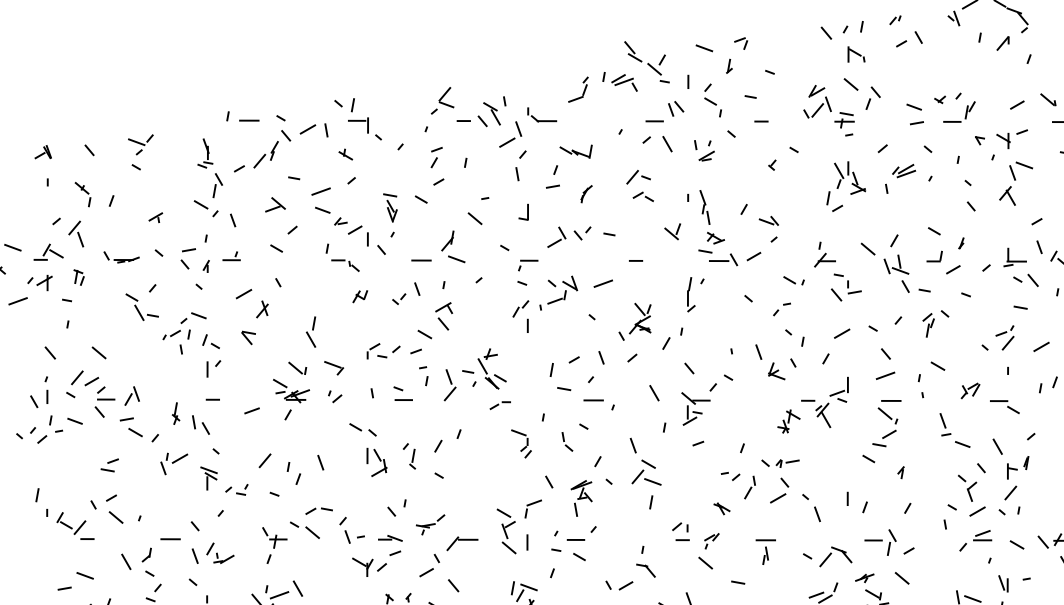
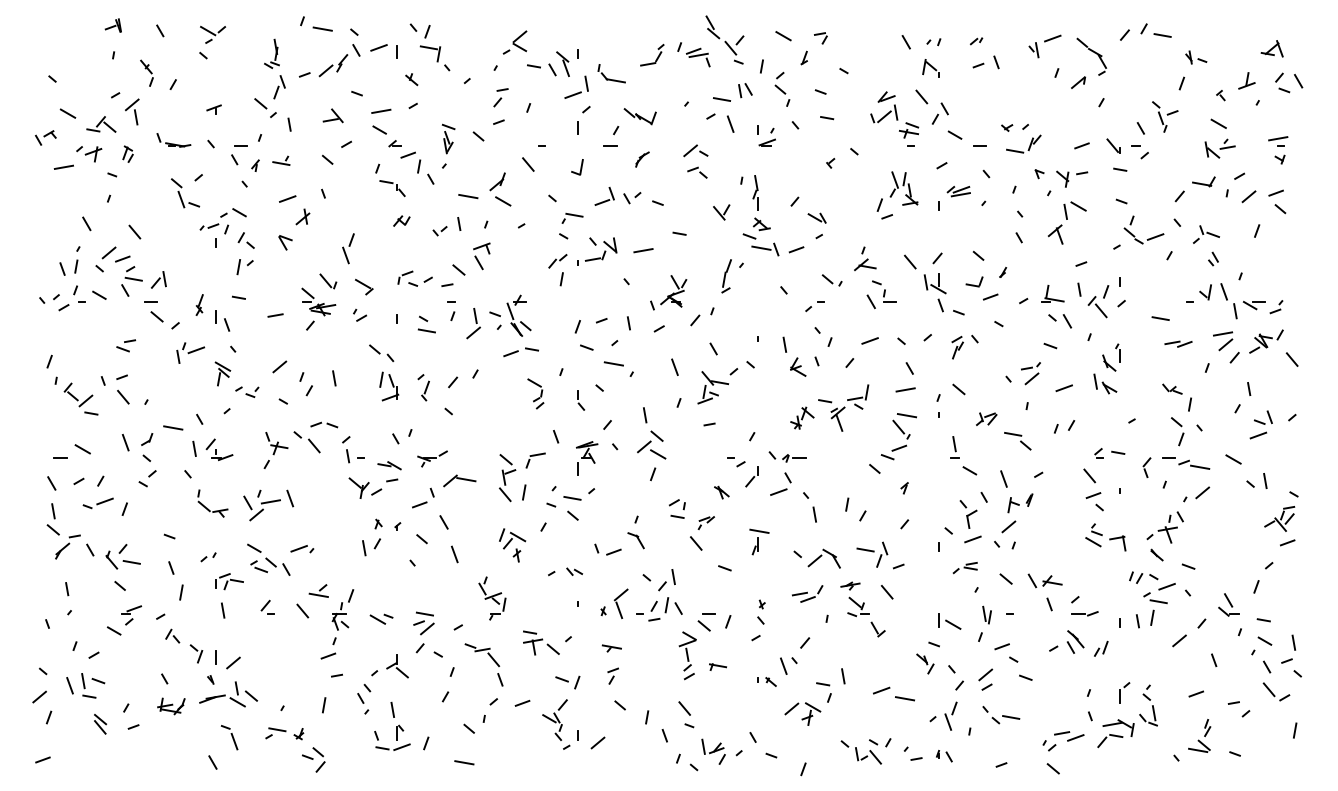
part: (853, 28) -> (933, 42), size x0.62
line: (913, 106) -> (954, 134), moved
part: (499, 405) -> (520, 352), size x1.67
part: (974, 541) -> (964, 568), size x0.71

